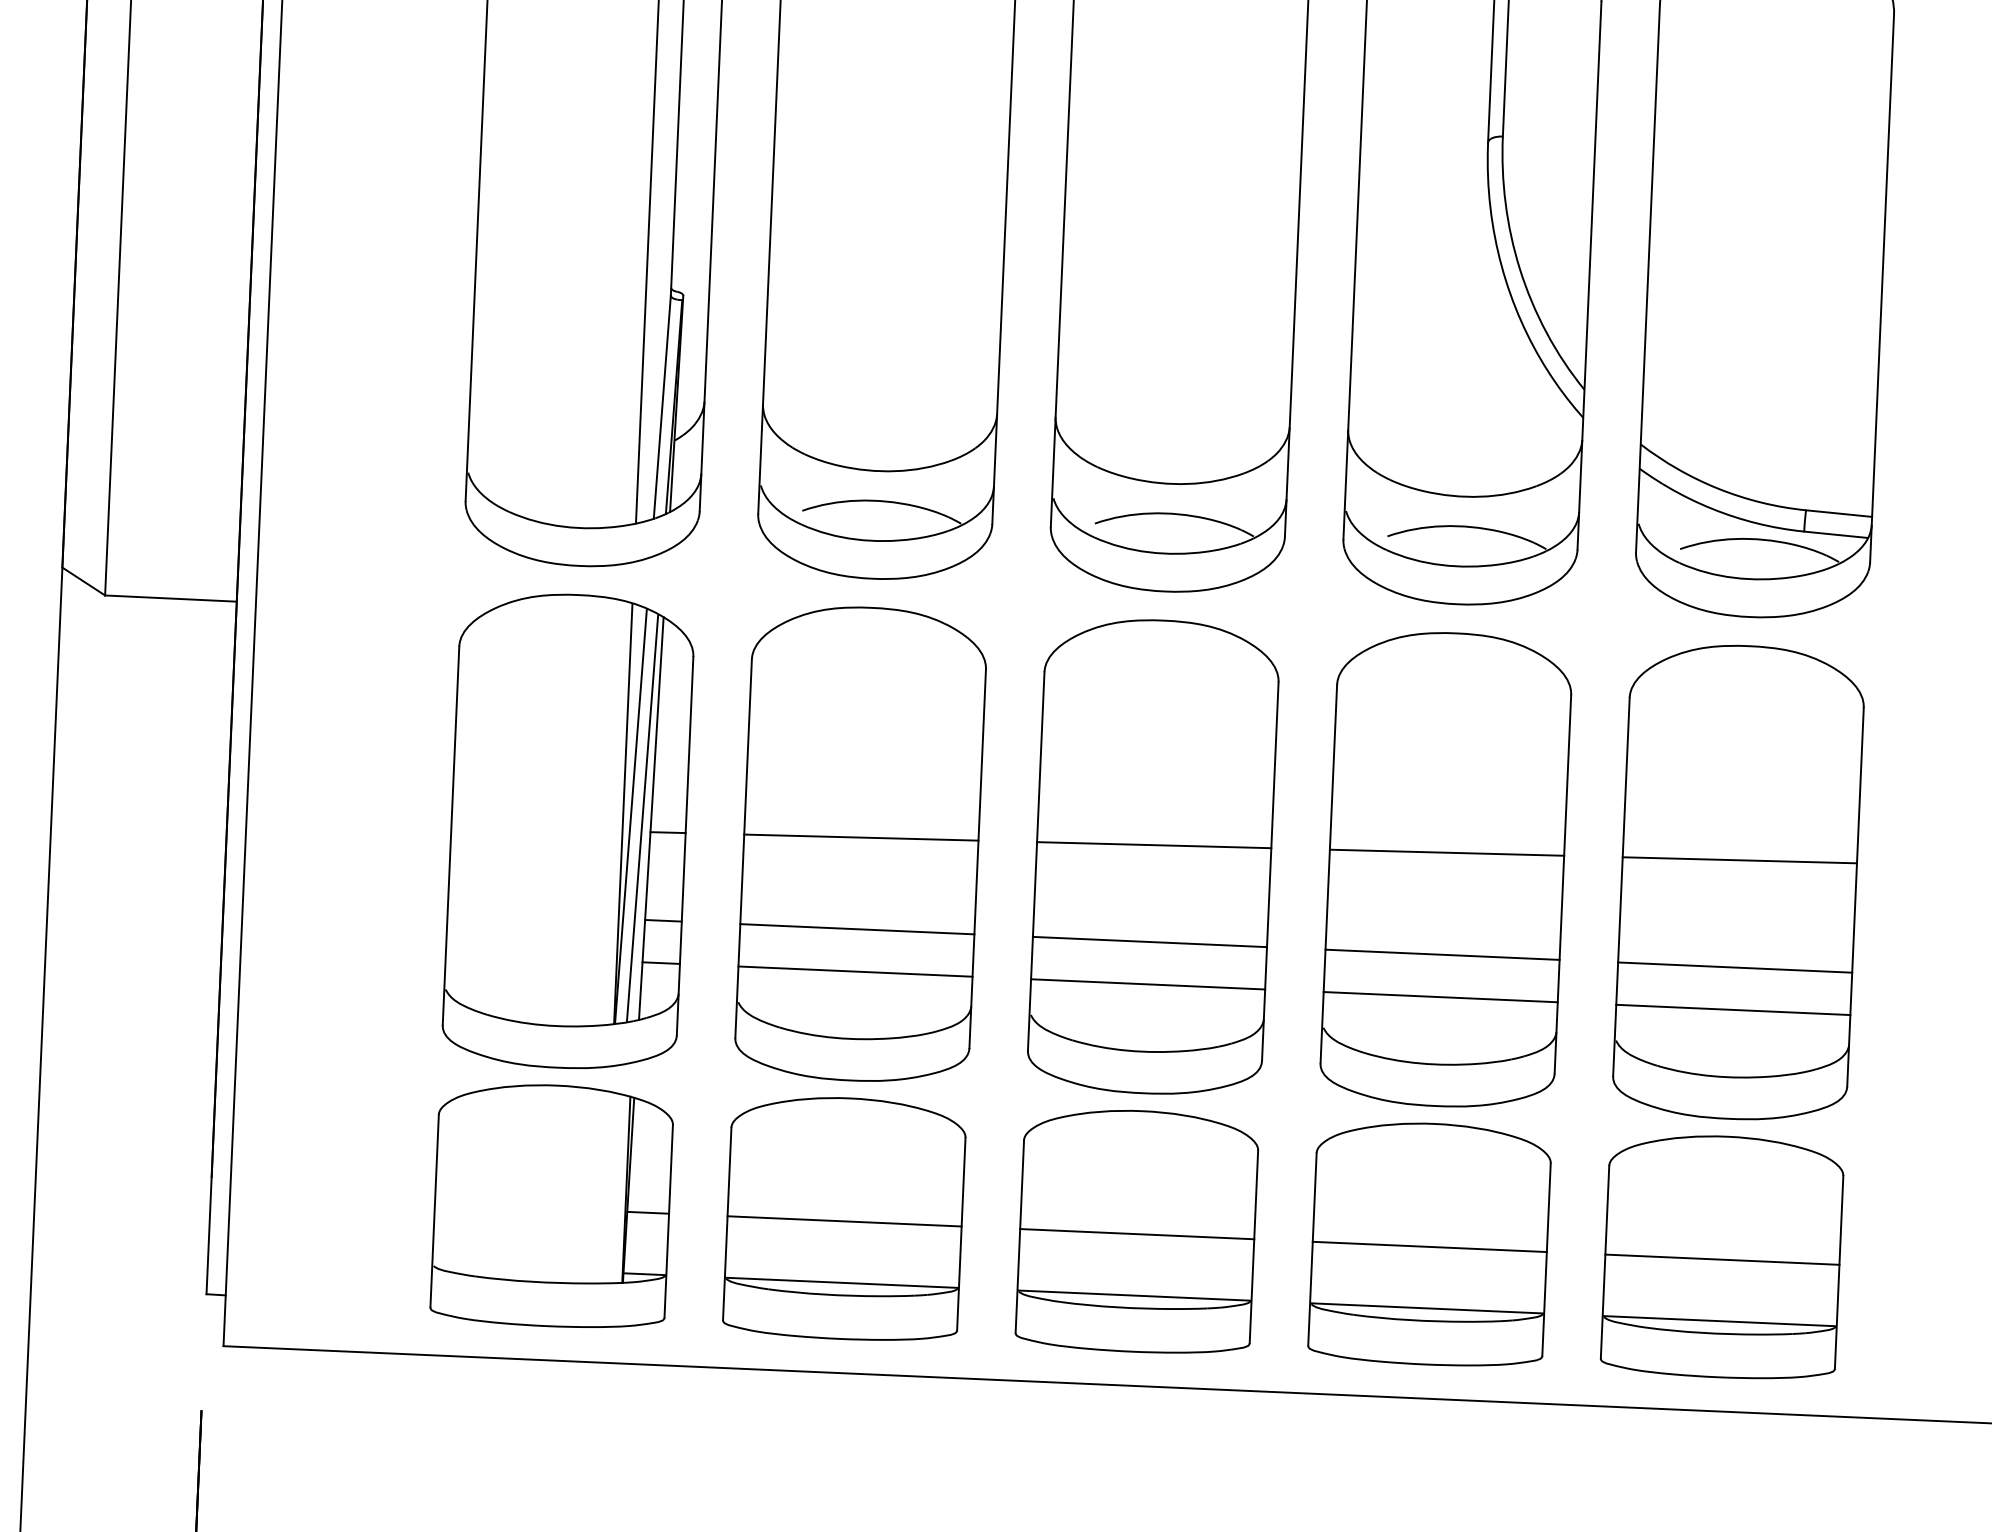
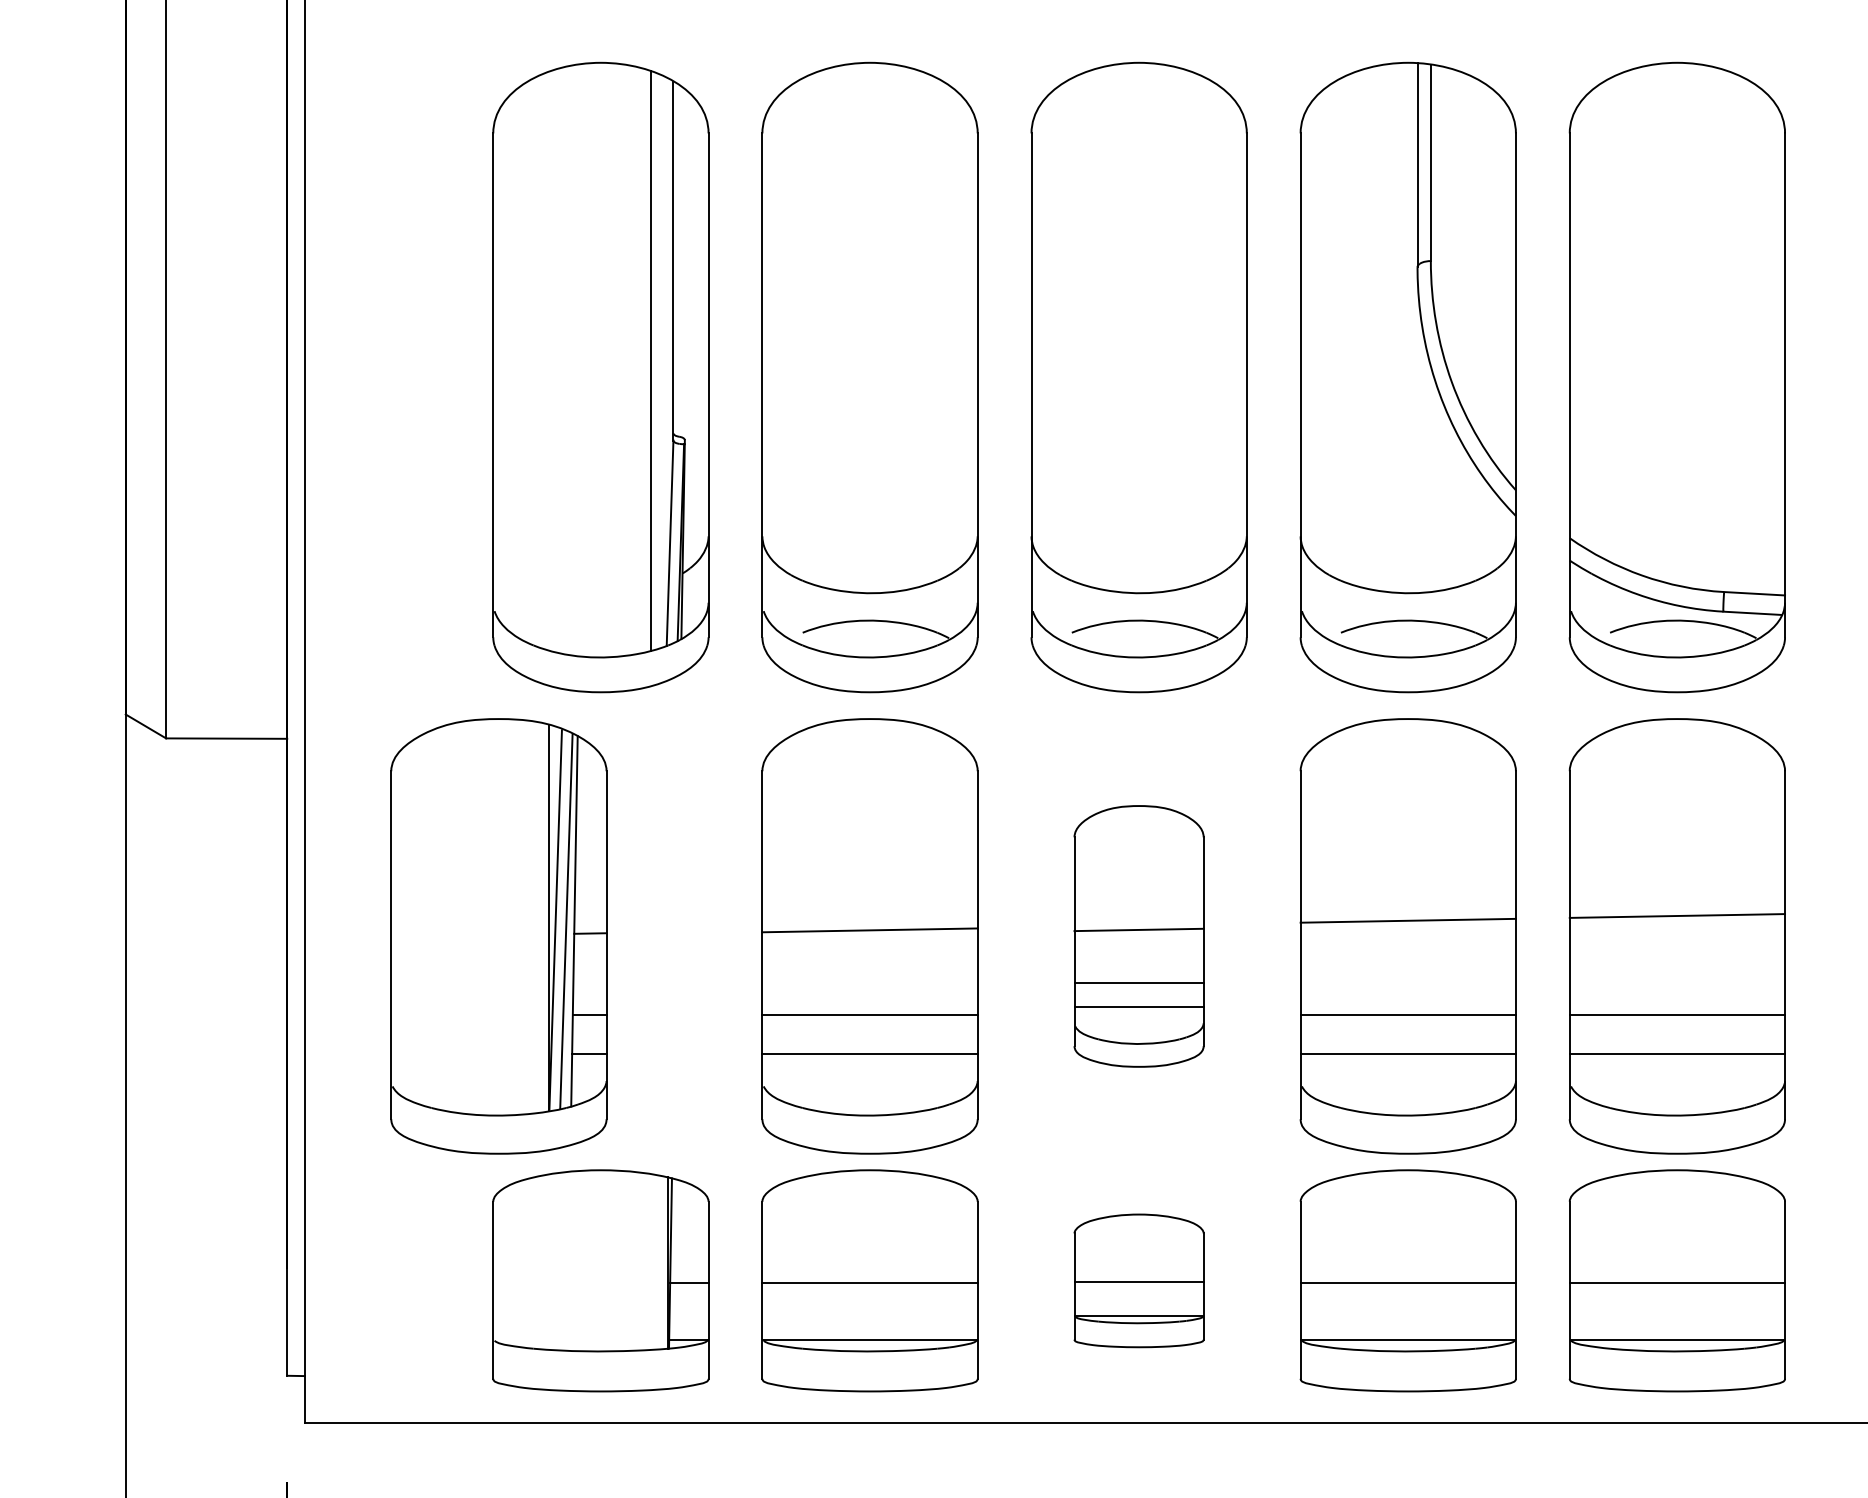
part: (568, 831) -> (498, 936), moved
part: (1152, 857) -> (1138, 936), size x0.6
part: (1136, 1231) -> (1138, 1280), size x0.6

